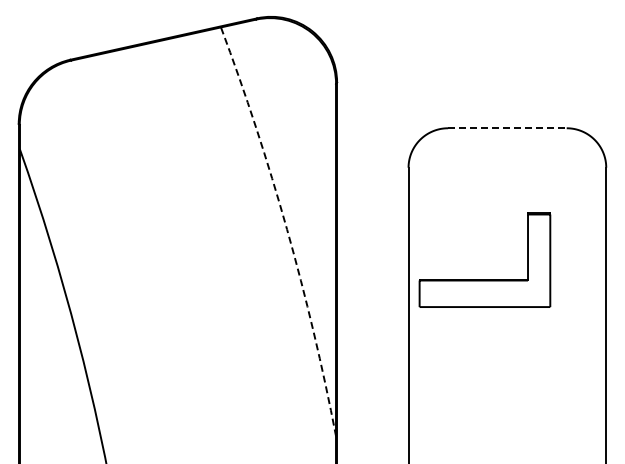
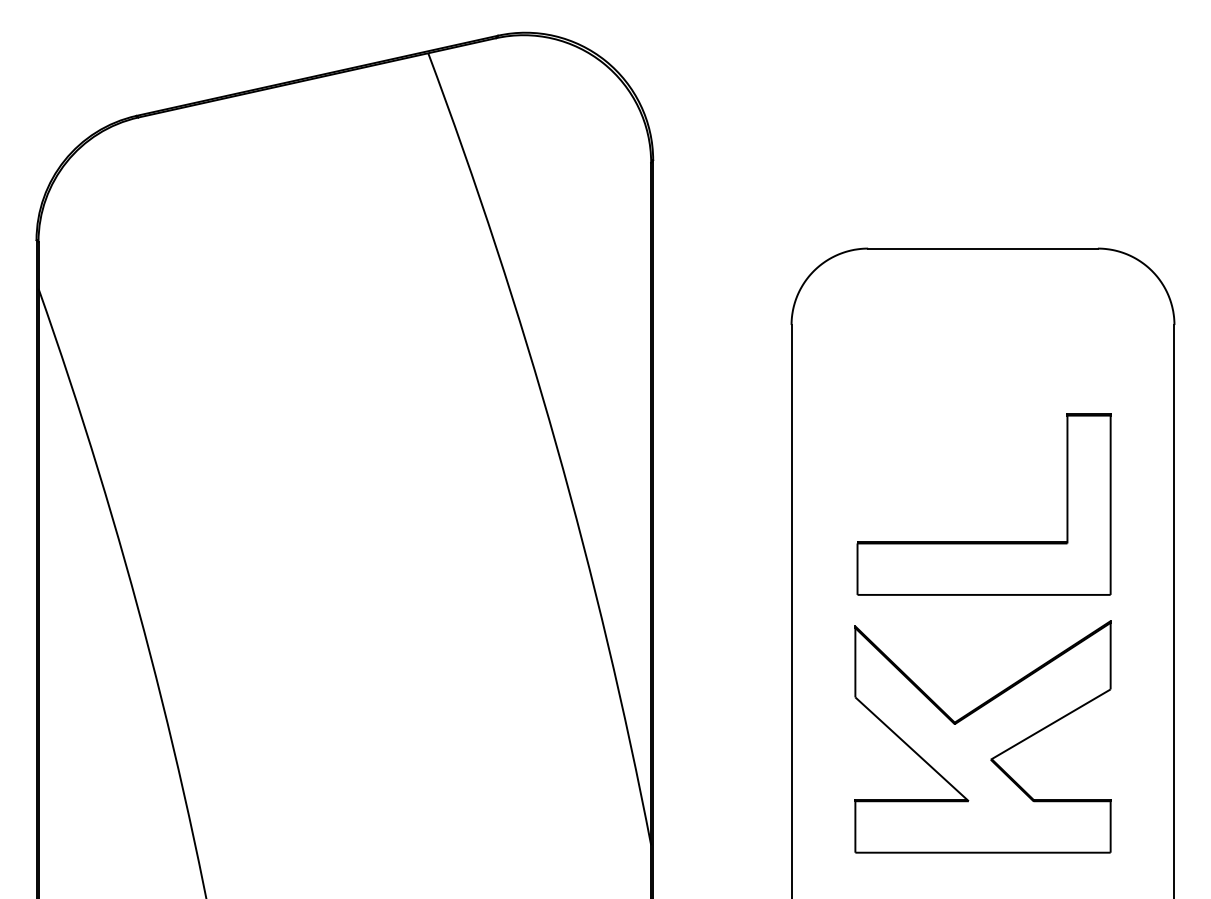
line: (507, 128) -> (983, 249), dashed -> solid
arc: (287, 229) -> (557, 444), dashed -> solid
part: (484, 279) -> (983, 541), moved
part: (507, 380) -> (983, 737), added

